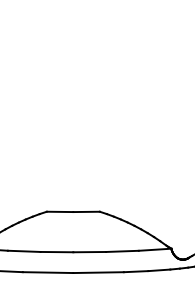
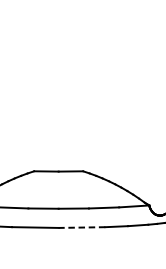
line: (98, 272) -> (81, 227), solid -> dashed

